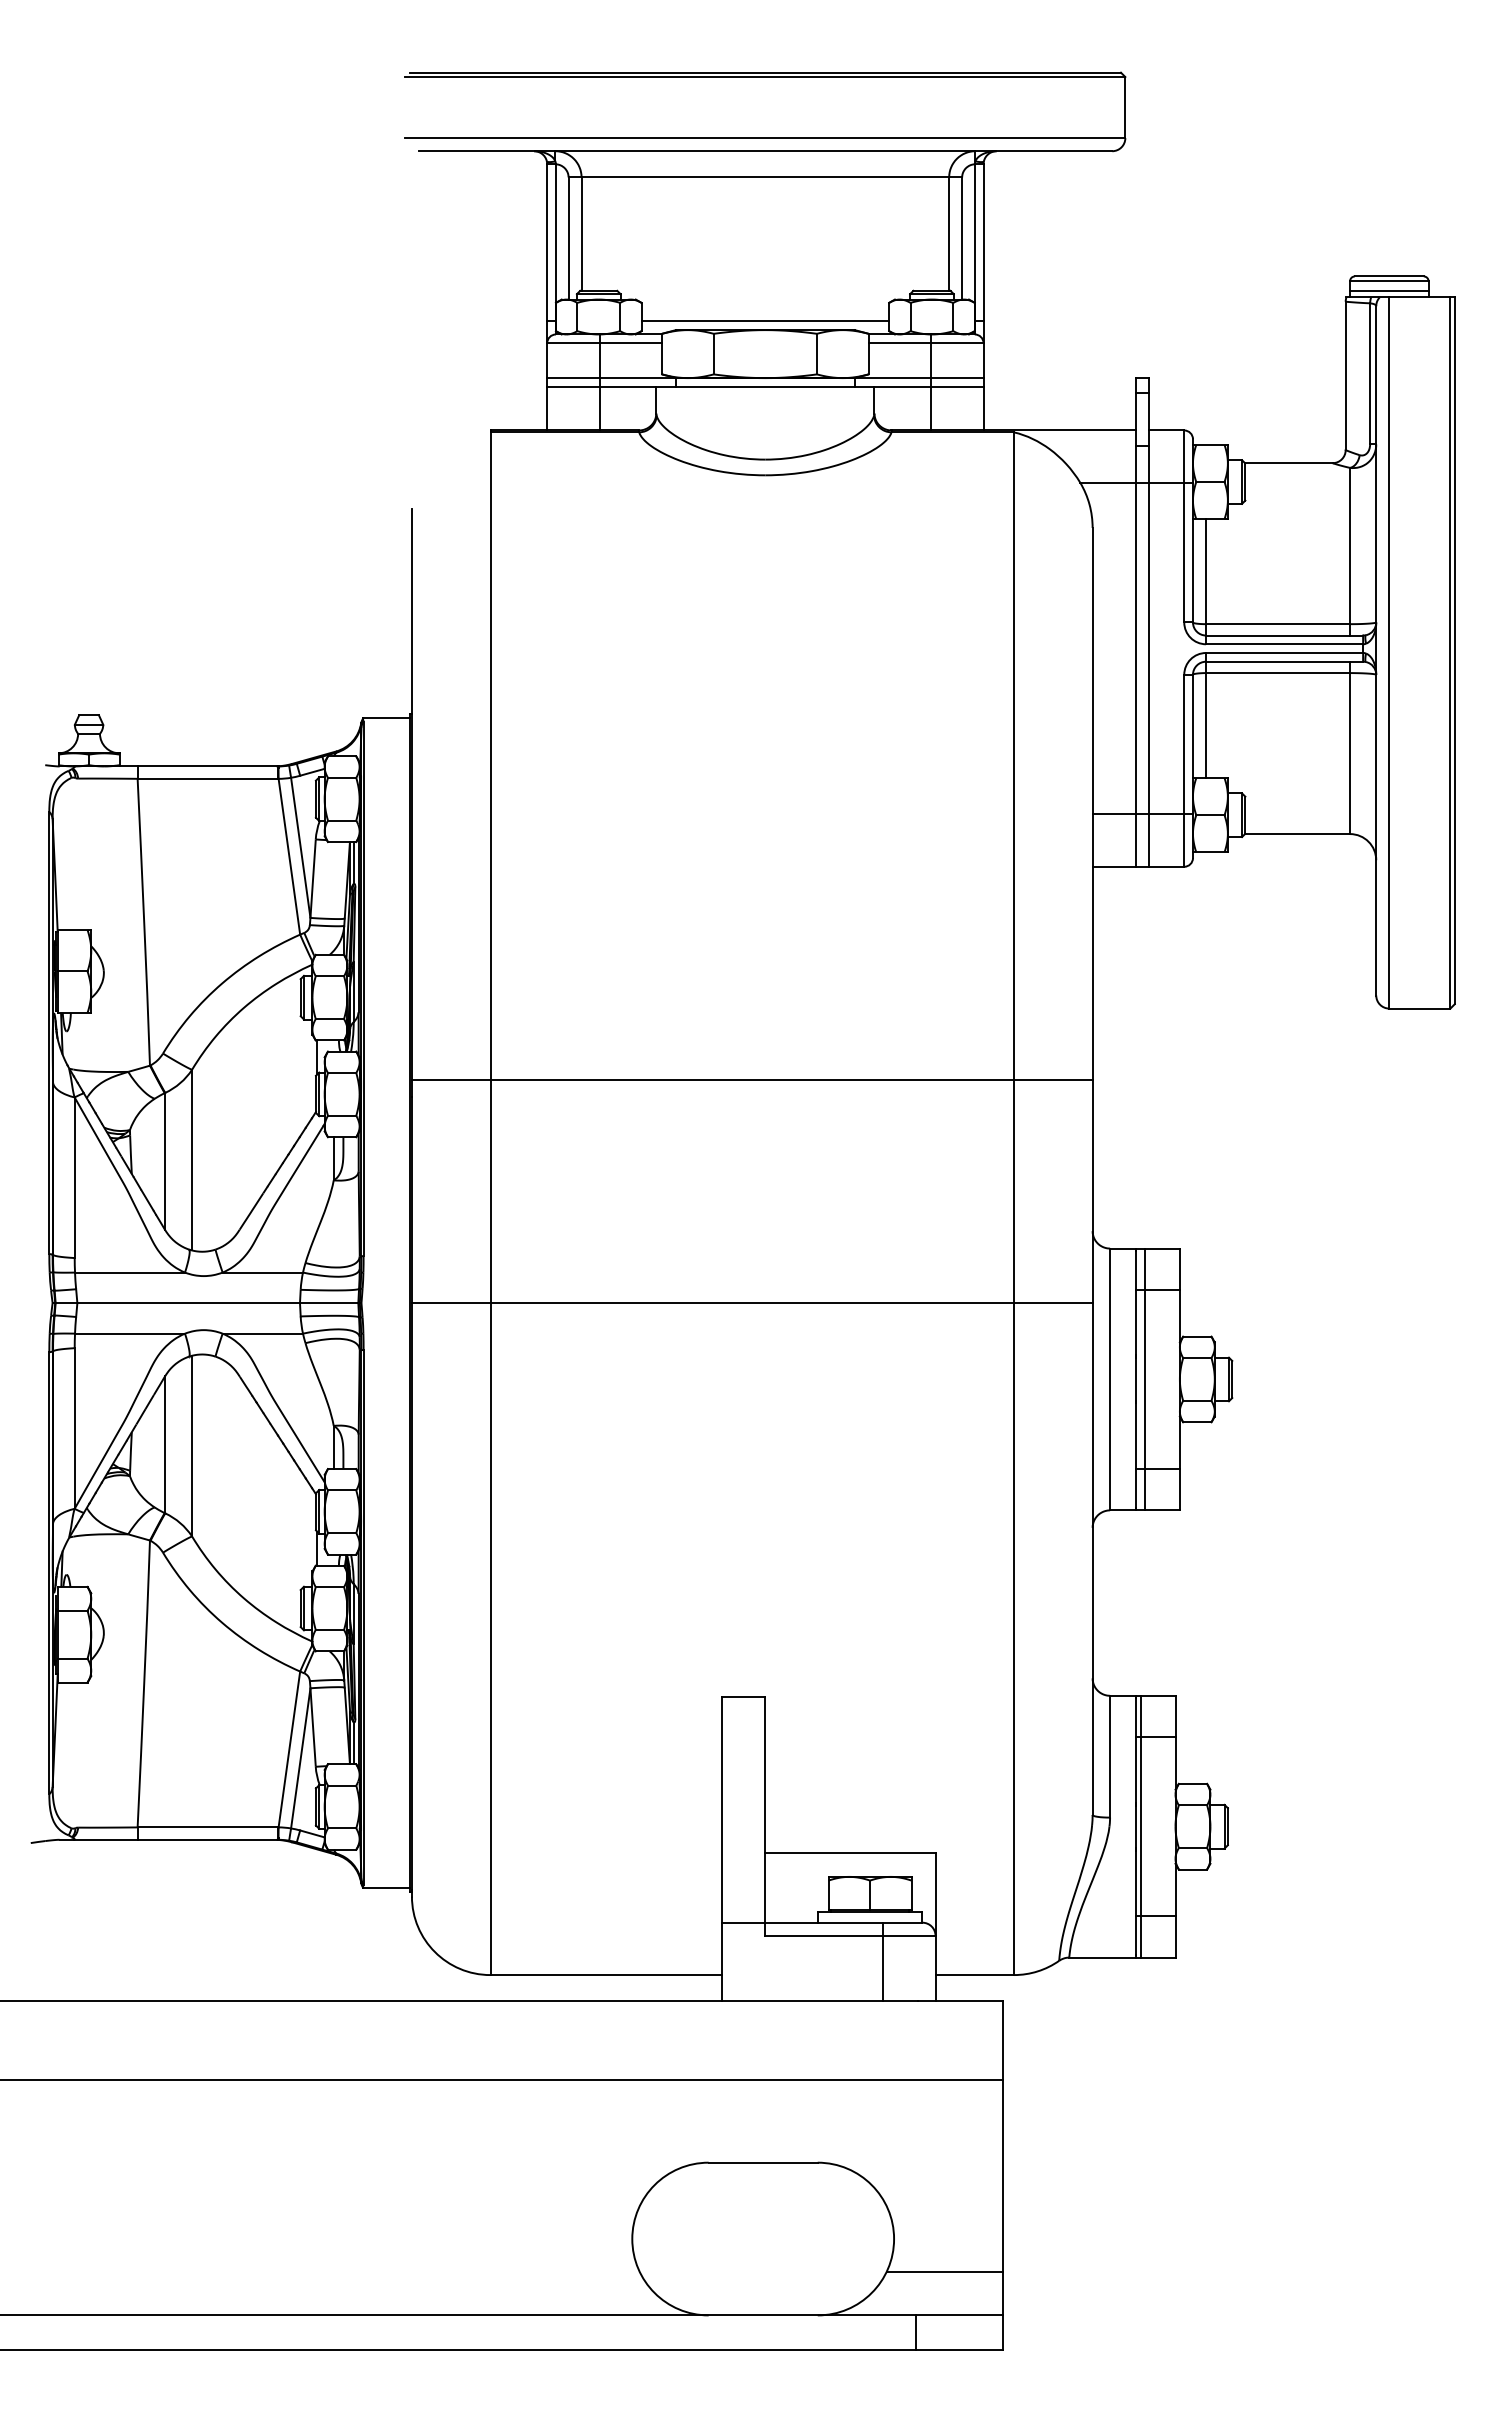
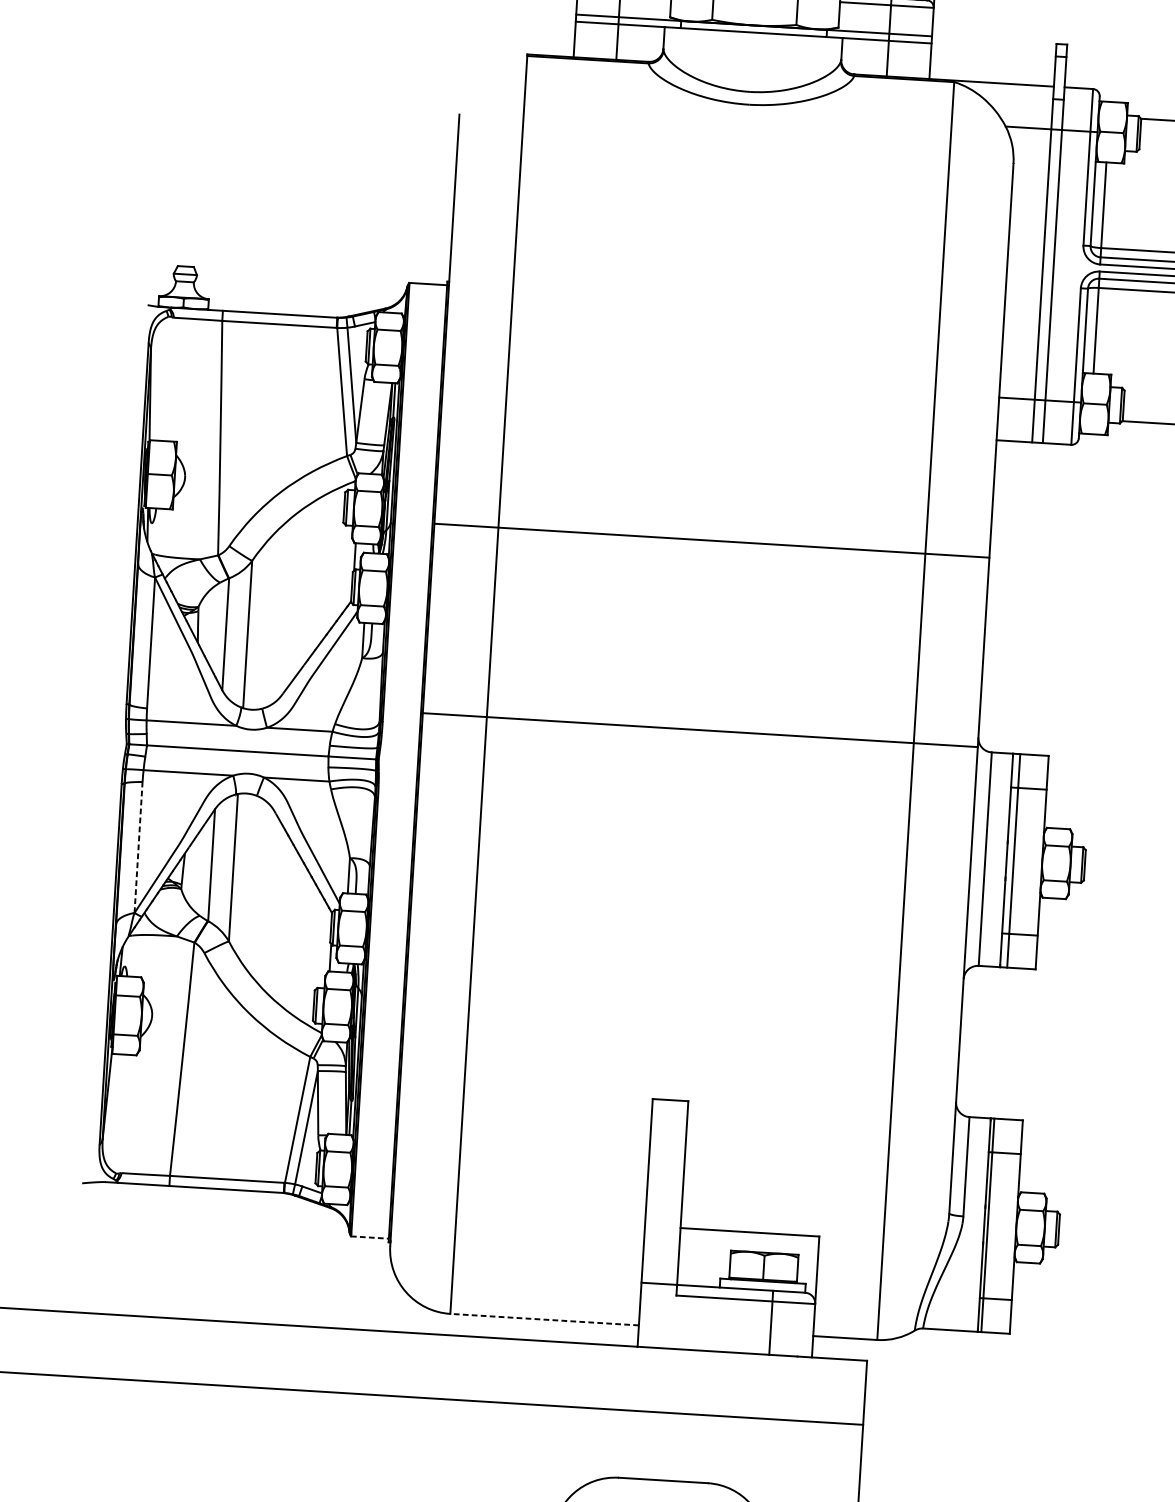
line: (751, 1079) -> (711, 540), moved
line: (751, 1303) -> (699, 730), moved
line: (74, 1428) -> (138, 847), solid -> dashed
line: (387, 1887) -> (370, 1237), solid -> dashed
line: (606, 1975) -> (544, 1320), solid -> dashed

